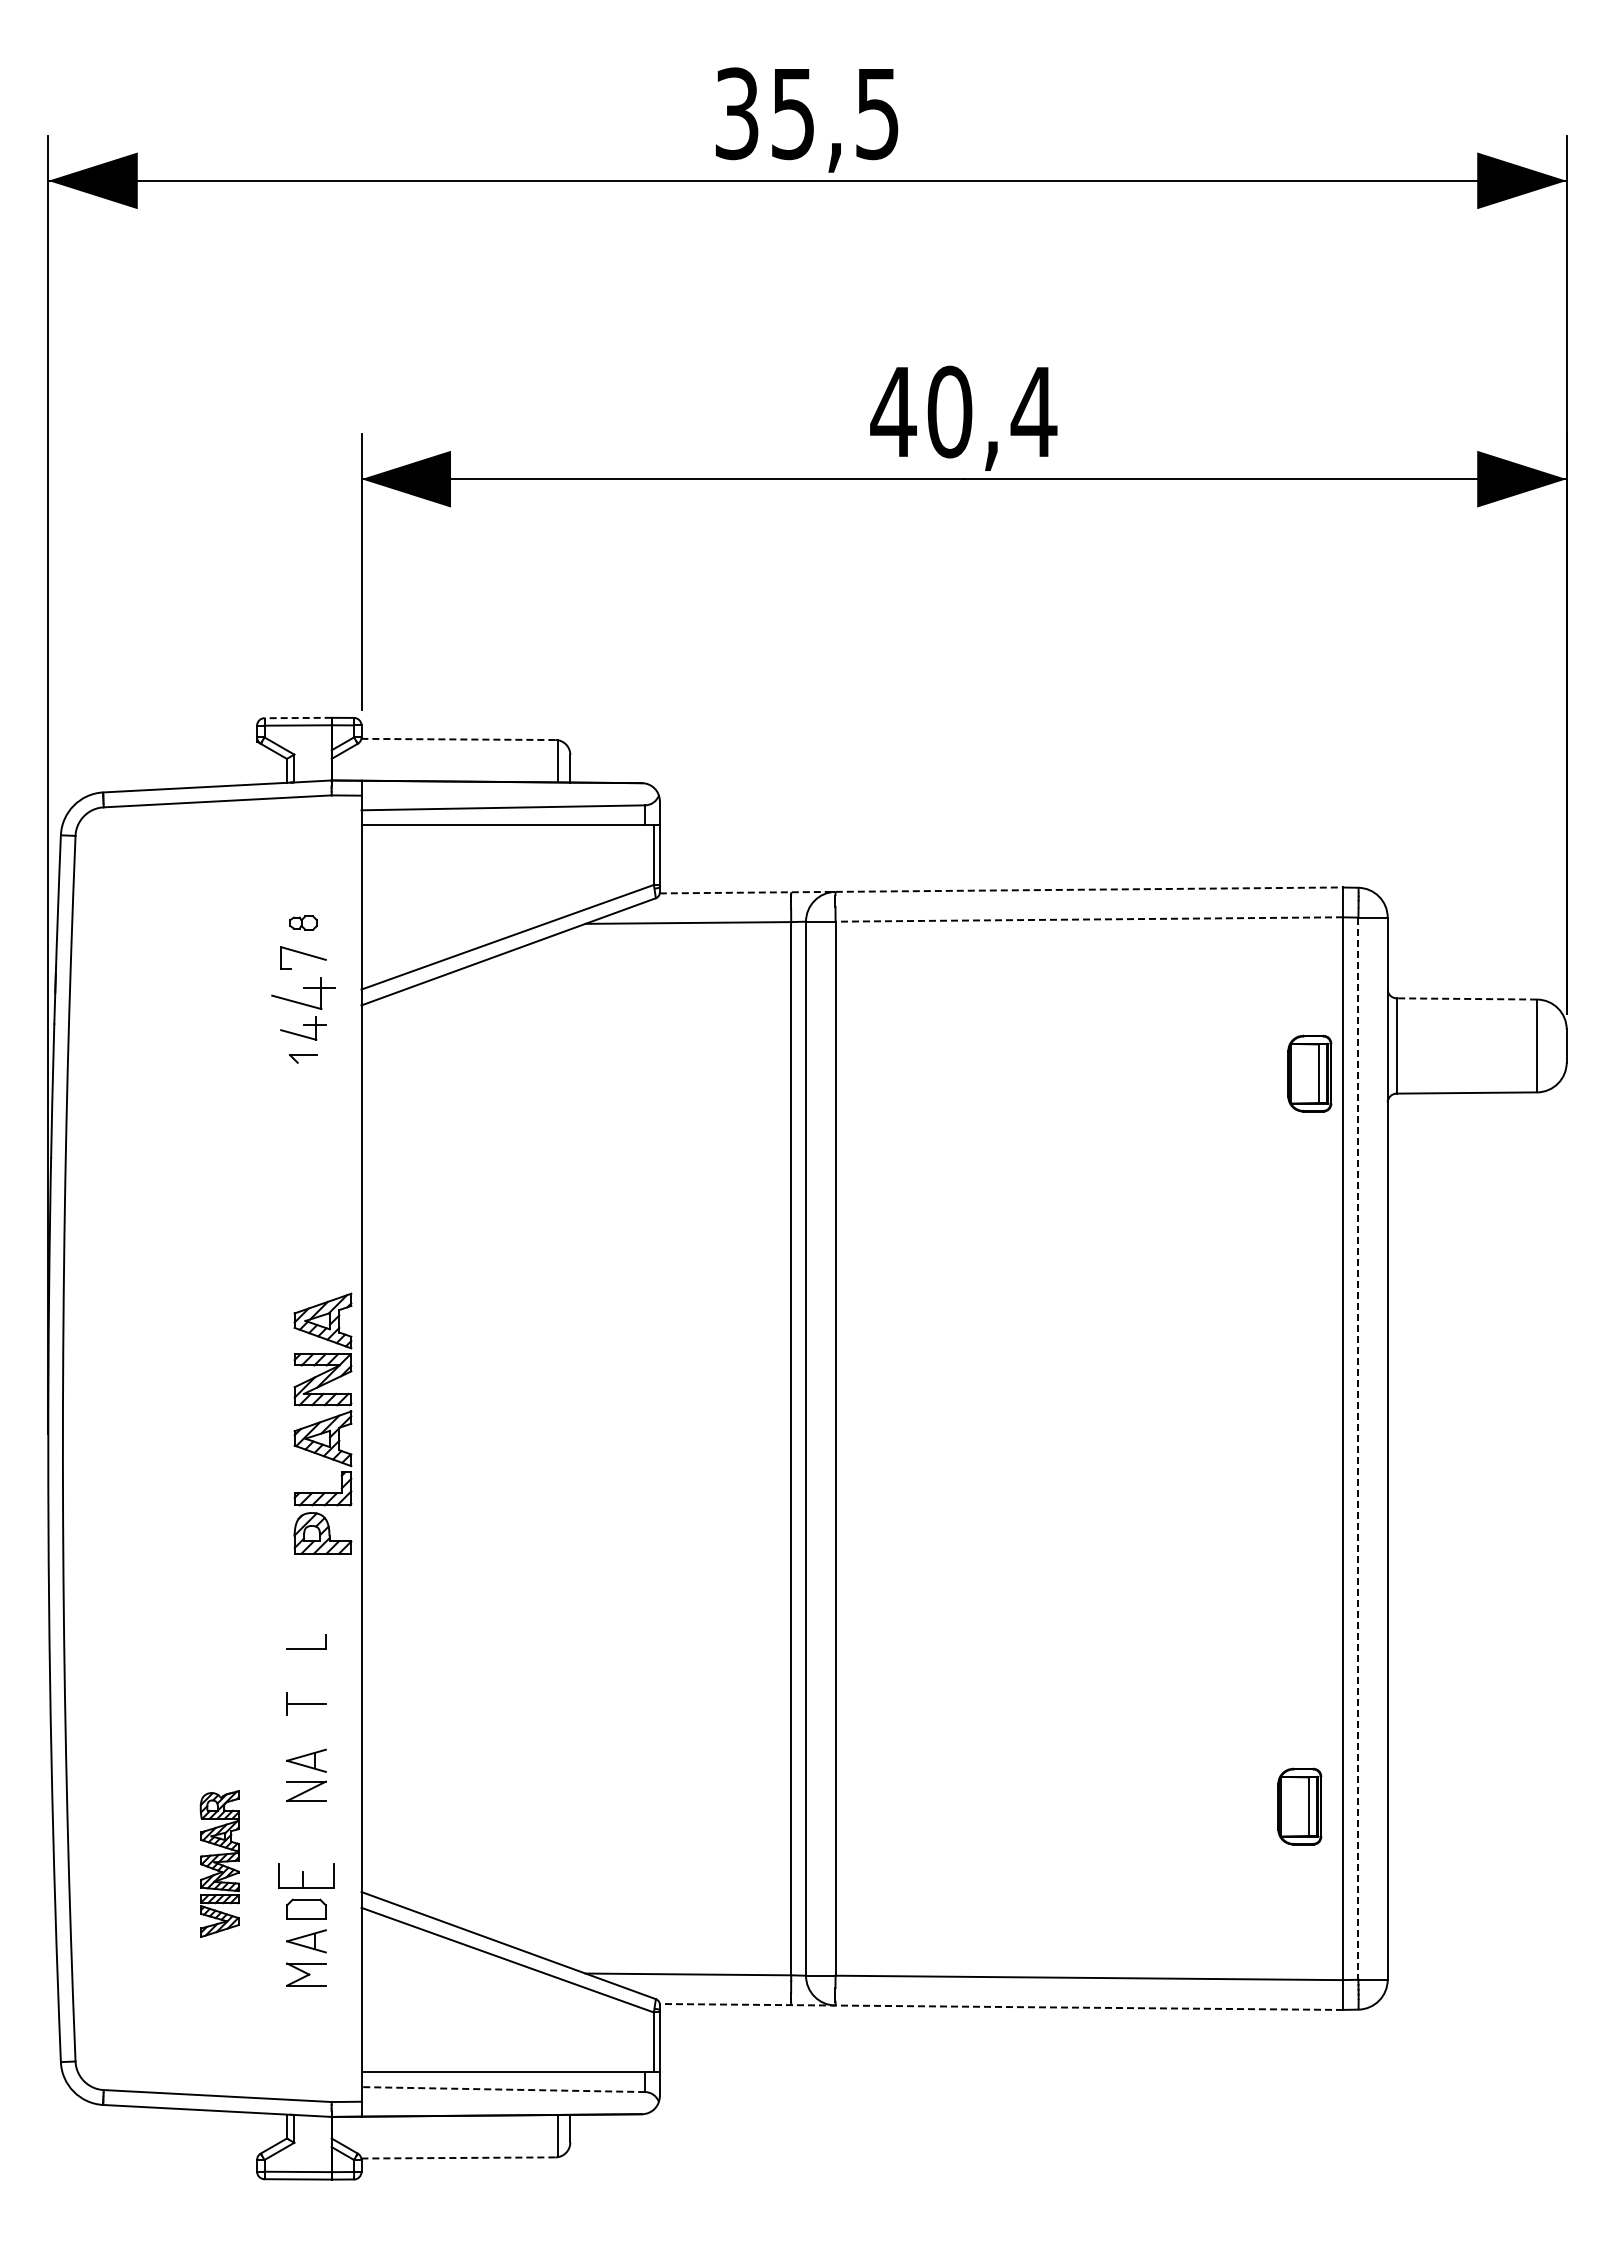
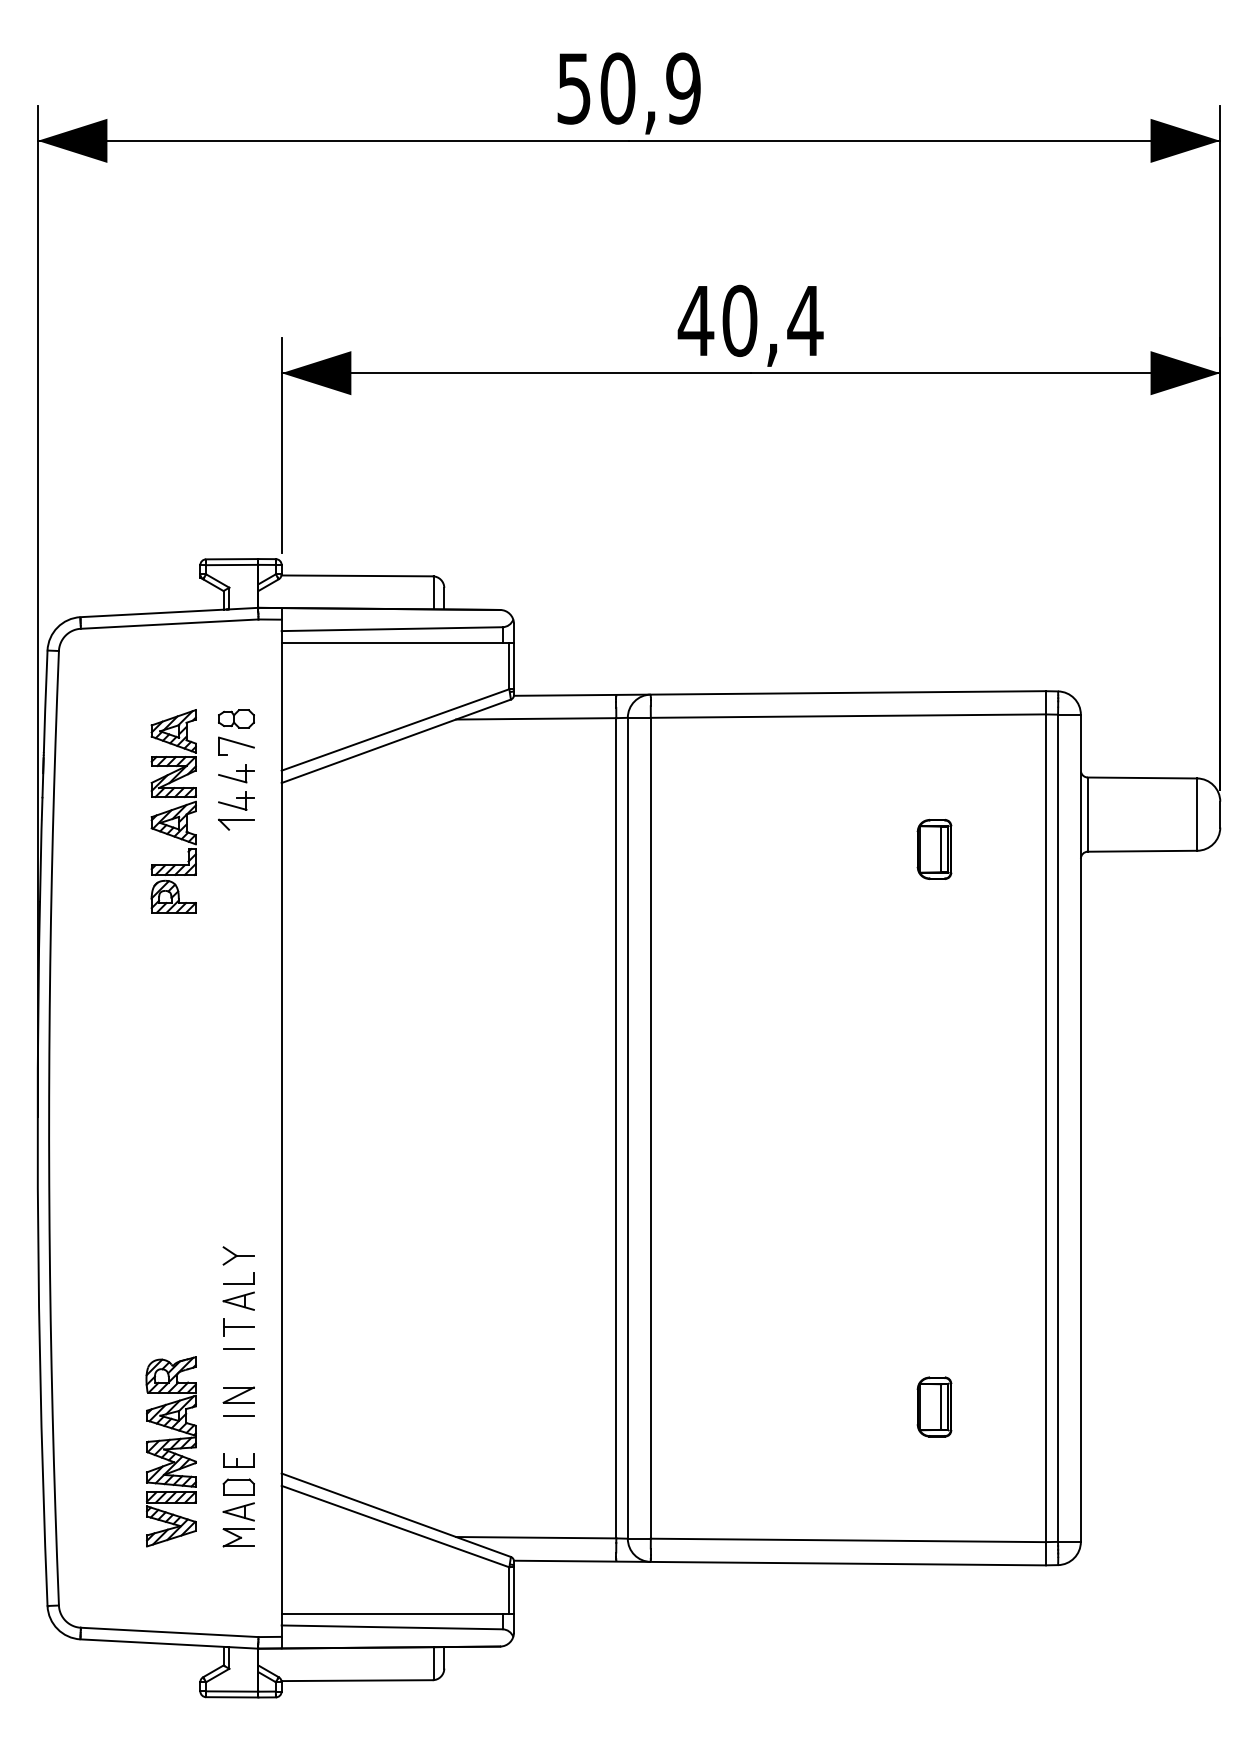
text: (807, 113) -> (629, 88), 35,5 -> 50,9
line: (298, 718) -> (232, 559), dashed -> solid
line: (458, 739) -> (357, 575), dashed -> solid
line: (1001, 890) -> (780, 693), dashed -> solid
line: (1089, 919) -> (848, 716), dashed -> solid
part: (303, 922) -> (236, 718), size x1.67
part: (303, 993) -> (236, 773), size x0.71
line: (1466, 998) -> (1142, 777), dashed -> solid
part: (303, 1058) -> (236, 824), size x1.67
part: (1309, 1073) -> (934, 849), moved
part: (322, 1423) -> (173, 811), moved
line: (1358, 1449) -> (1058, 1128), dashed -> solid
part: (306, 1612) -> (238, 1255), added
line: (306, 1732) -> (238, 1349), added
part: (306, 1760) -> (238, 1301), moved
part: (1299, 1806) -> (934, 1406), moved
line: (306, 1818) -> (238, 1416), added
part: (219, 1863) -> (171, 1451), size x1.67
part: (306, 1875) -> (238, 1460), size x0.71
line: (1001, 2006) -> (780, 1562), dashed -> solid
line: (503, 2089) -> (392, 1627), dashed -> solid
line: (458, 2157) -> (357, 1680), dashed -> solid

